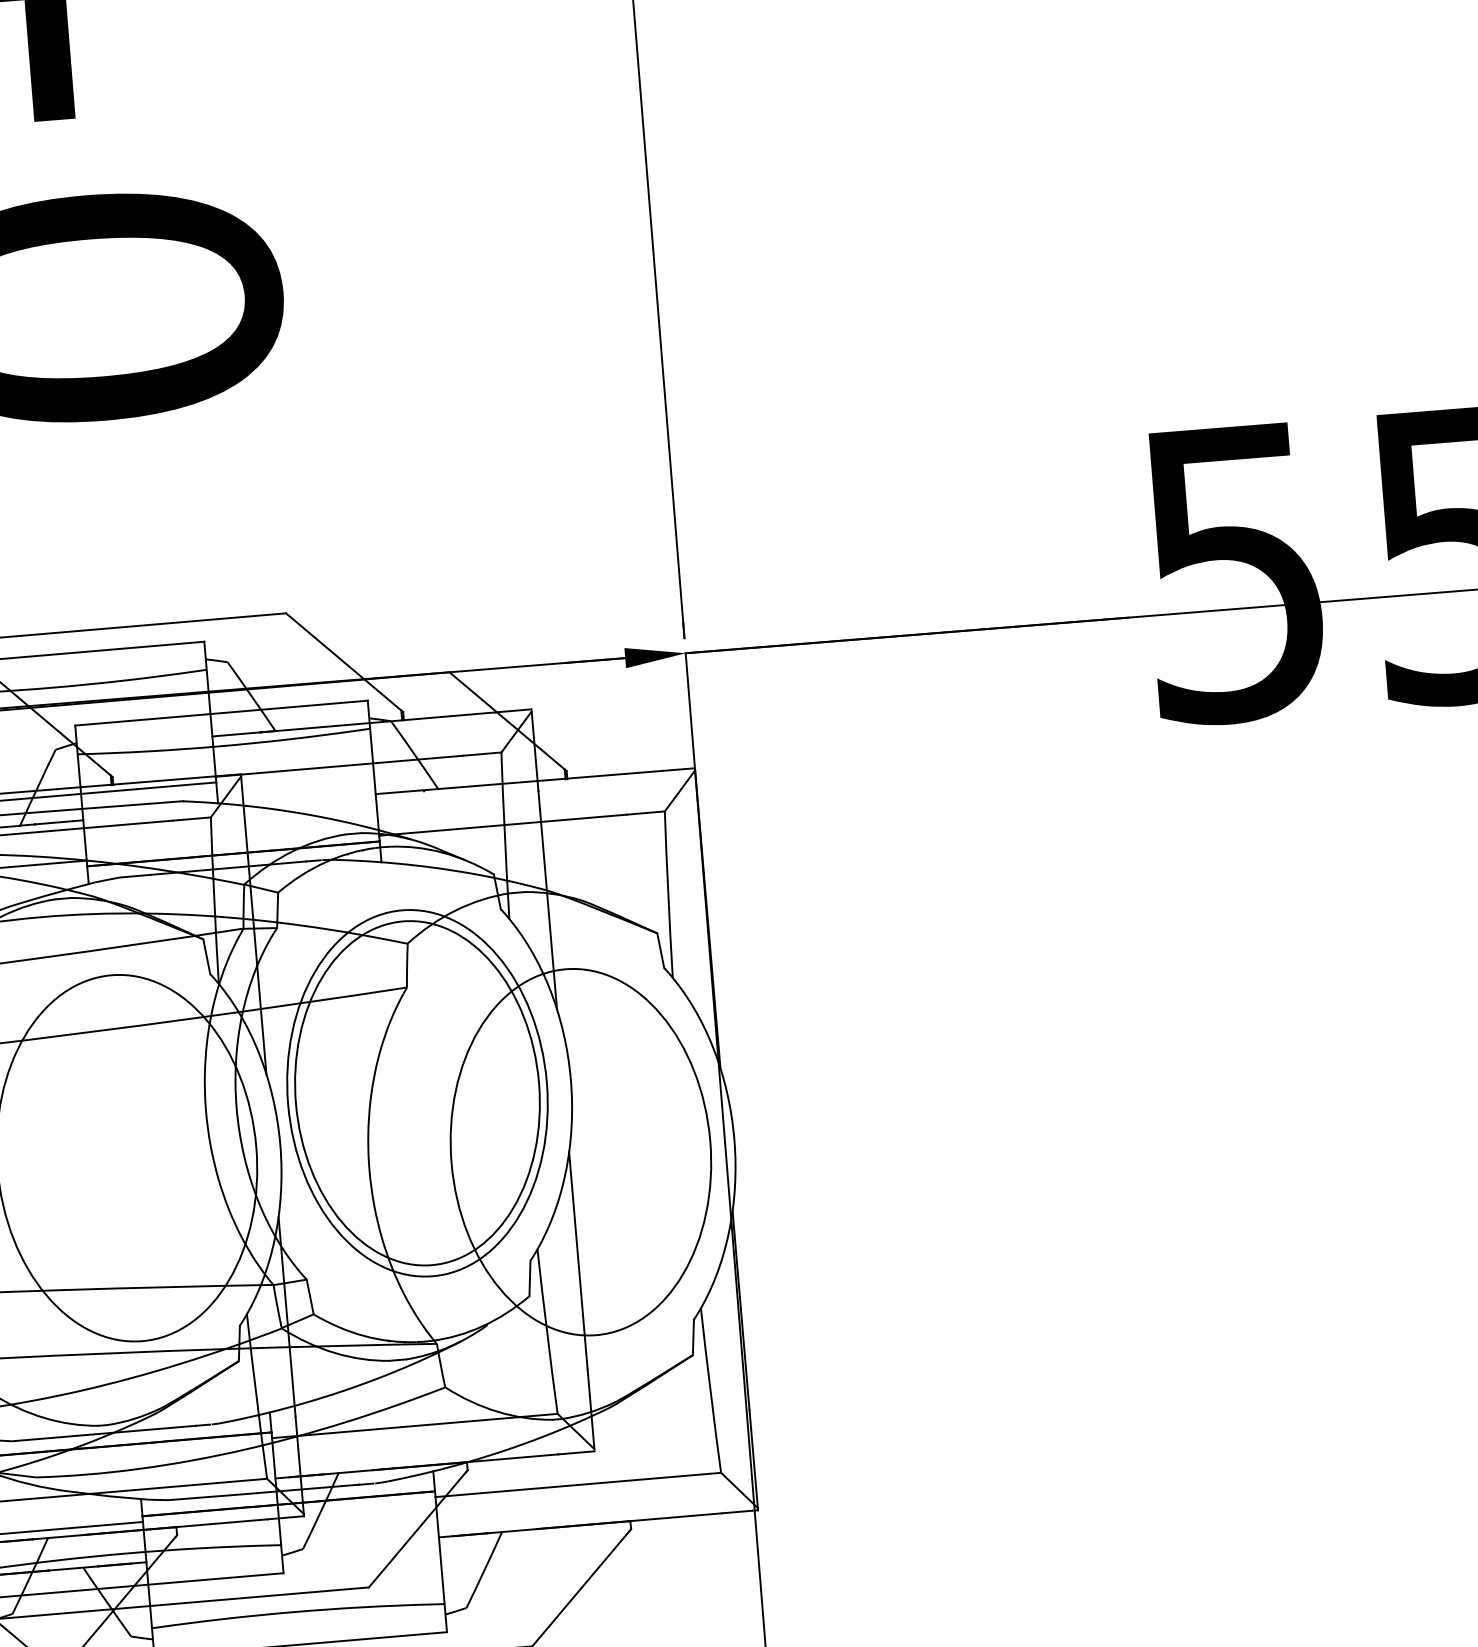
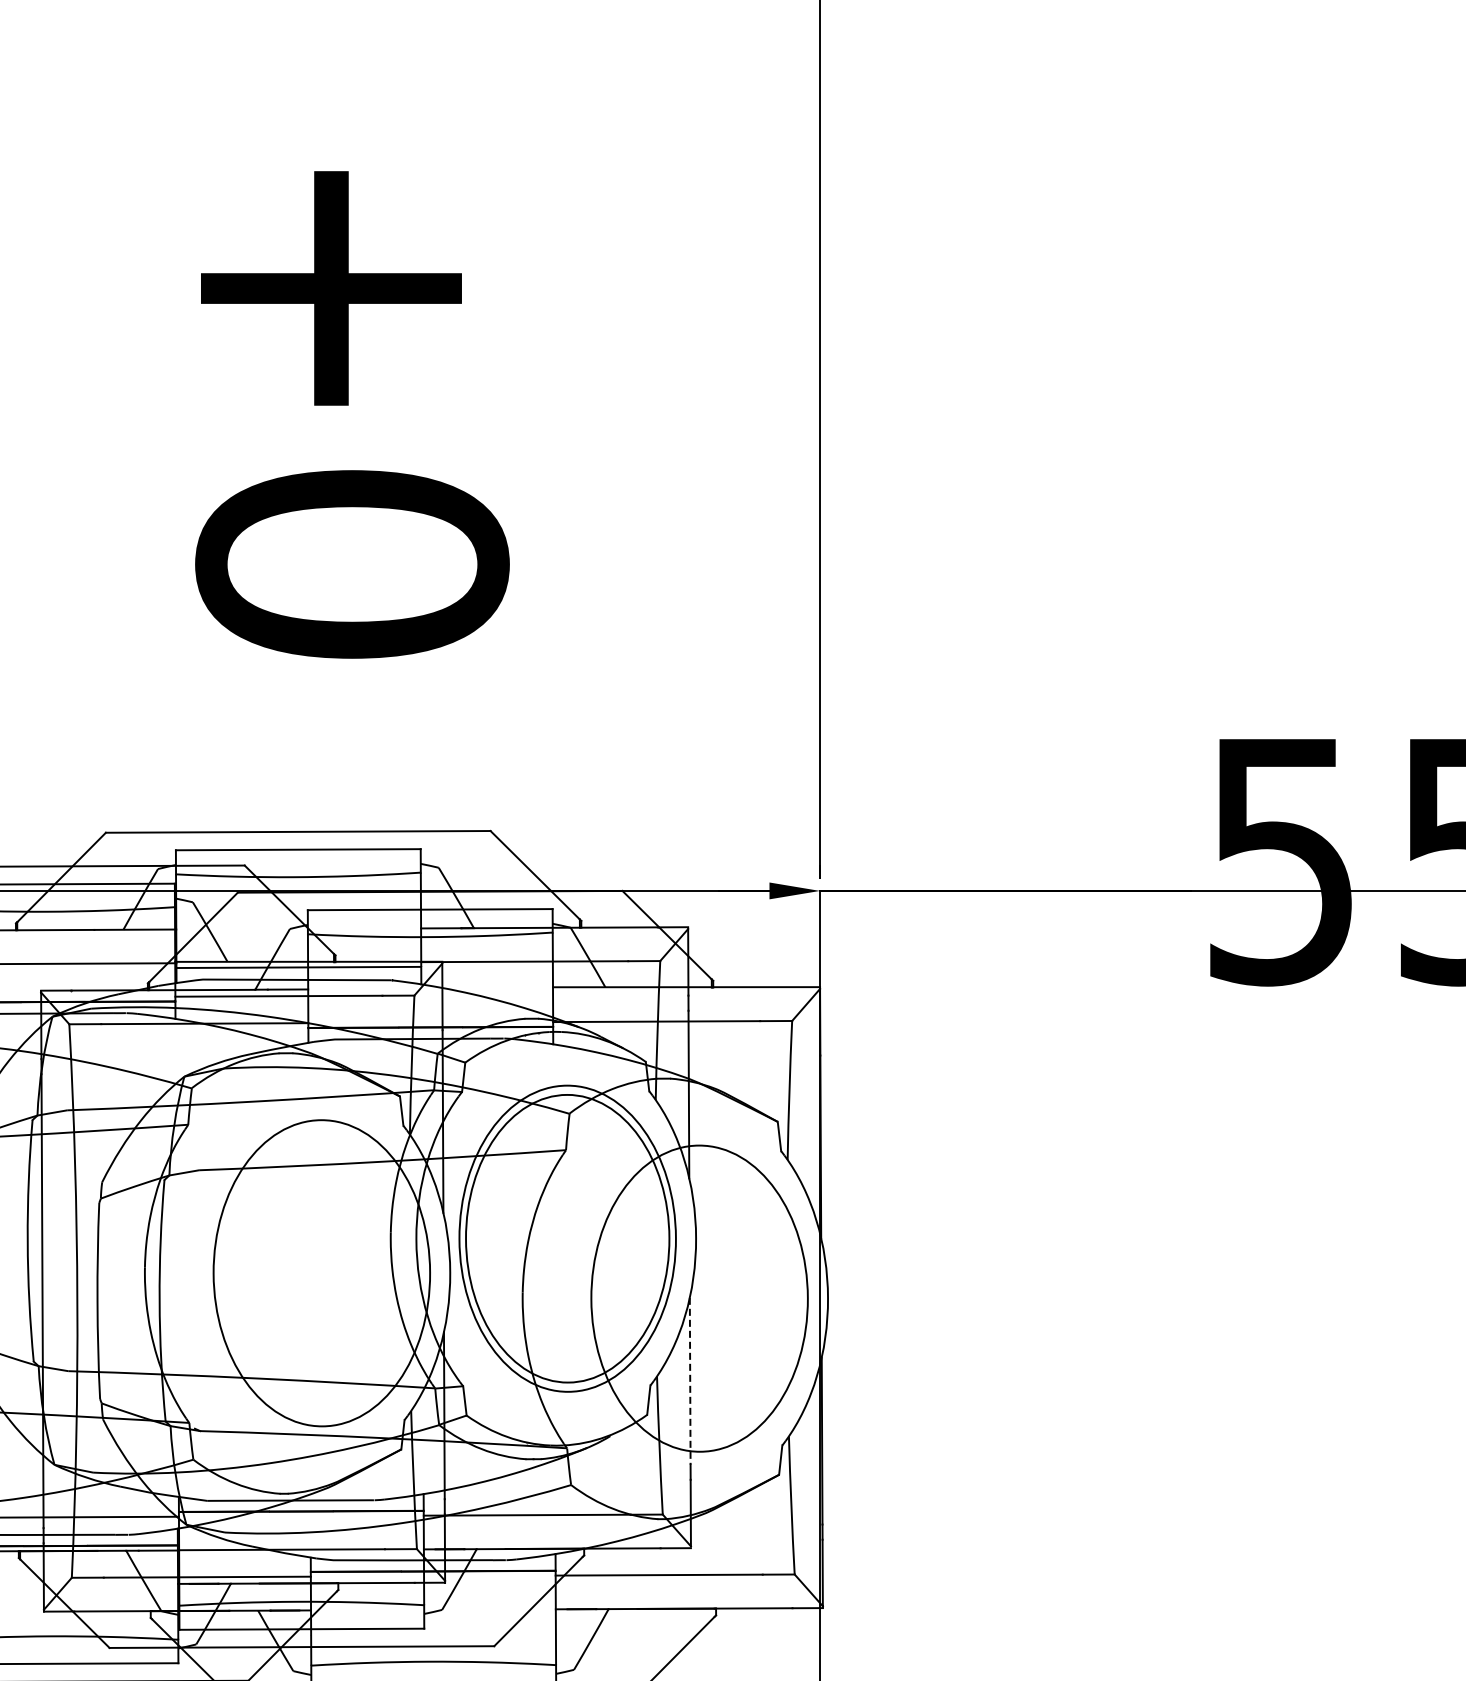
line: (577, 1252) -> (690, 1381), solid -> dashed

